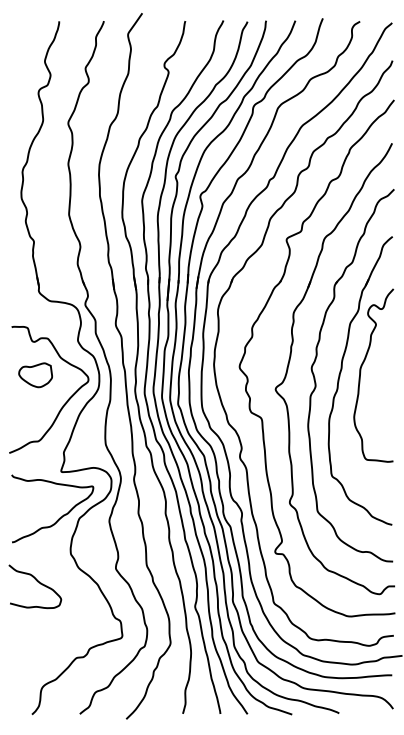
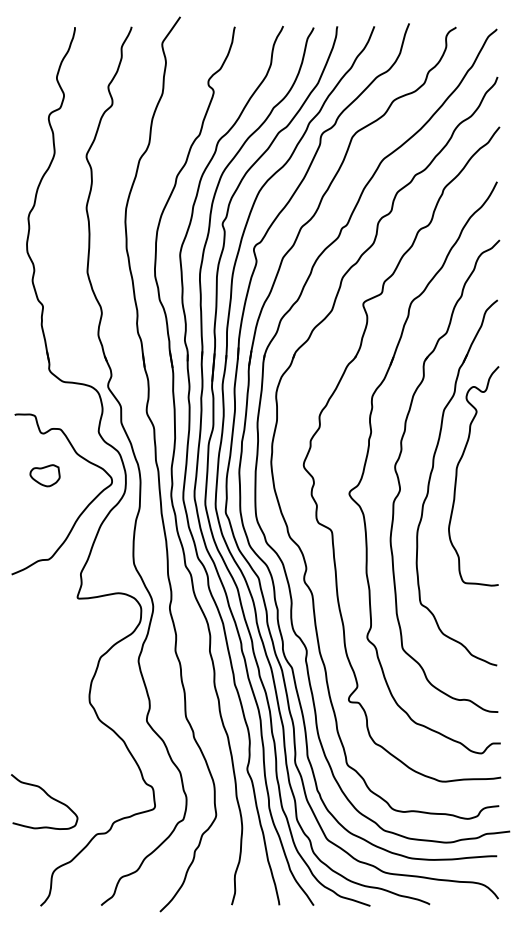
part: (35, 374) -> (44, 475), size x0.7
curve: (59, 517) -> (75, 656), removed
curve: (38, 582) -> (48, 796), moved

